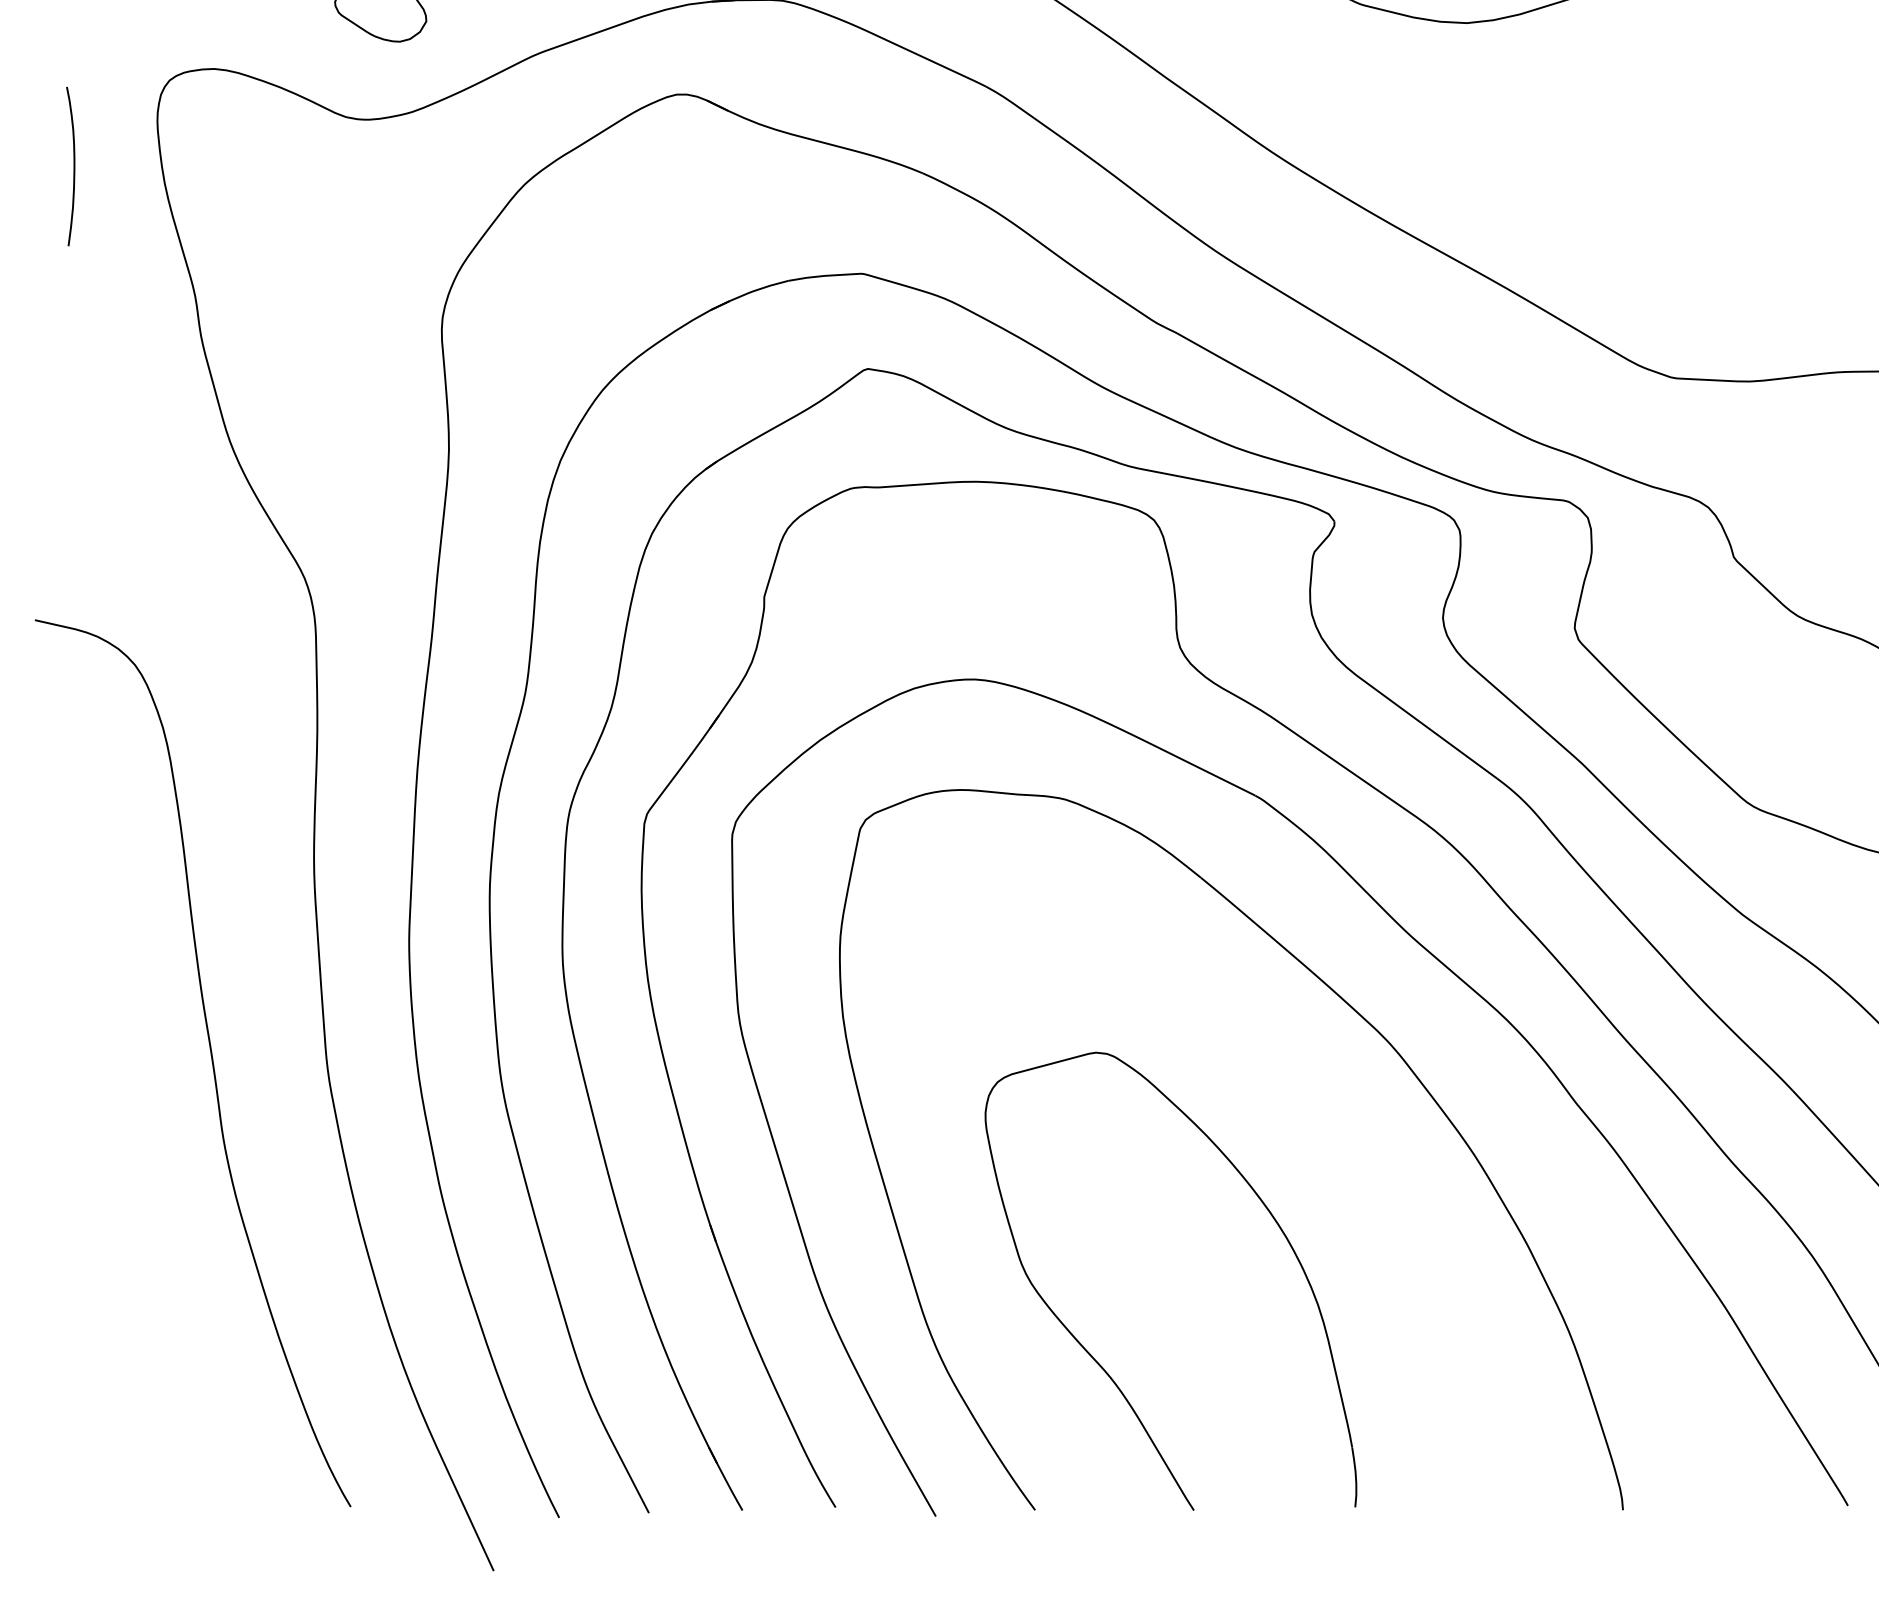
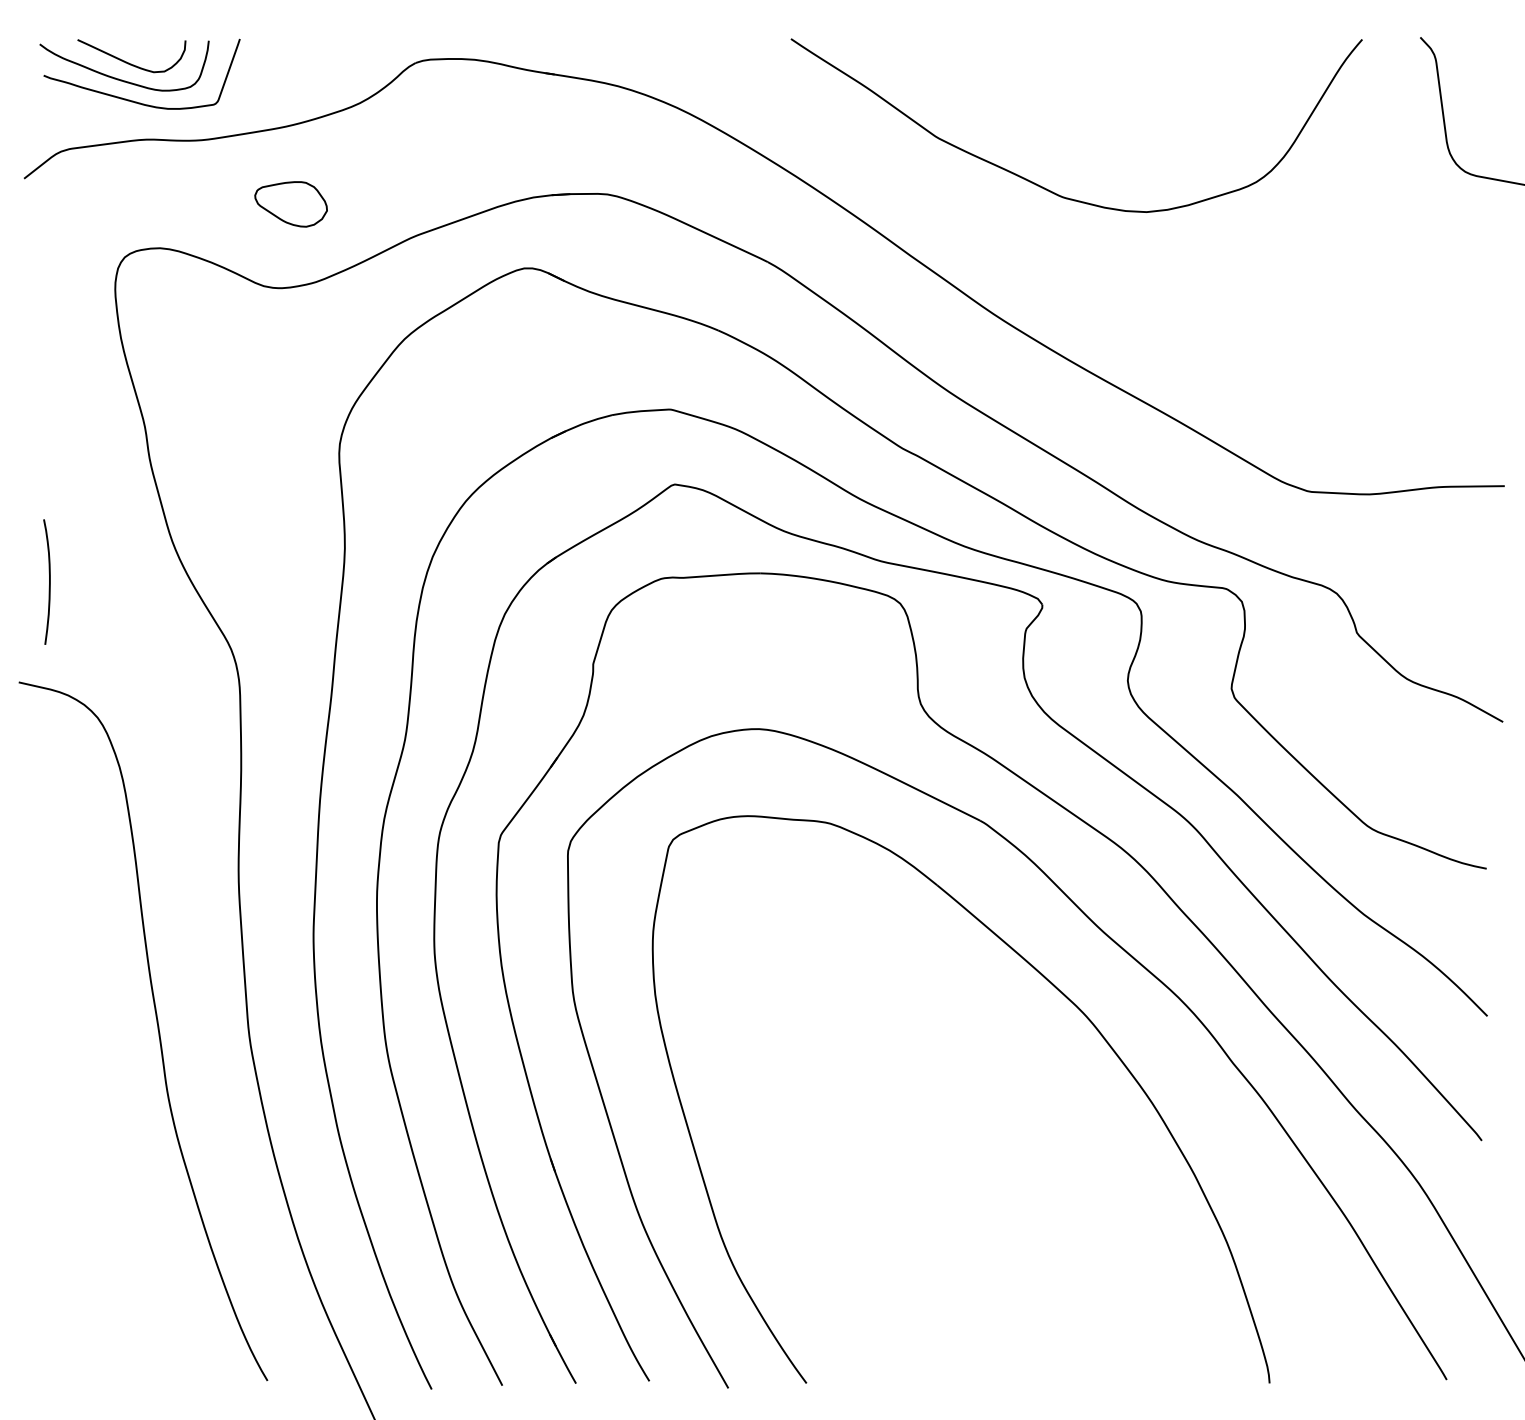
curve: (73, 165) -> (49, 581), moved
part: (1087, 1349) -> (847, 1256), removed

